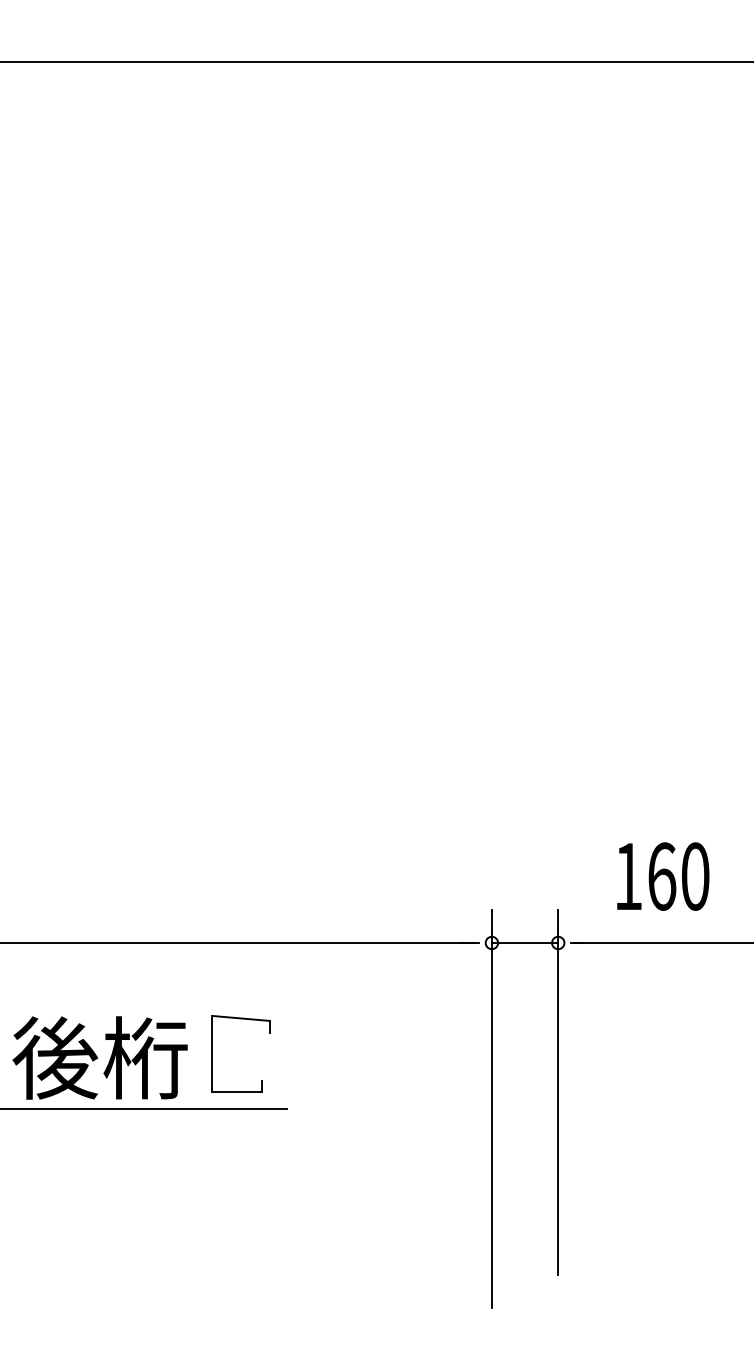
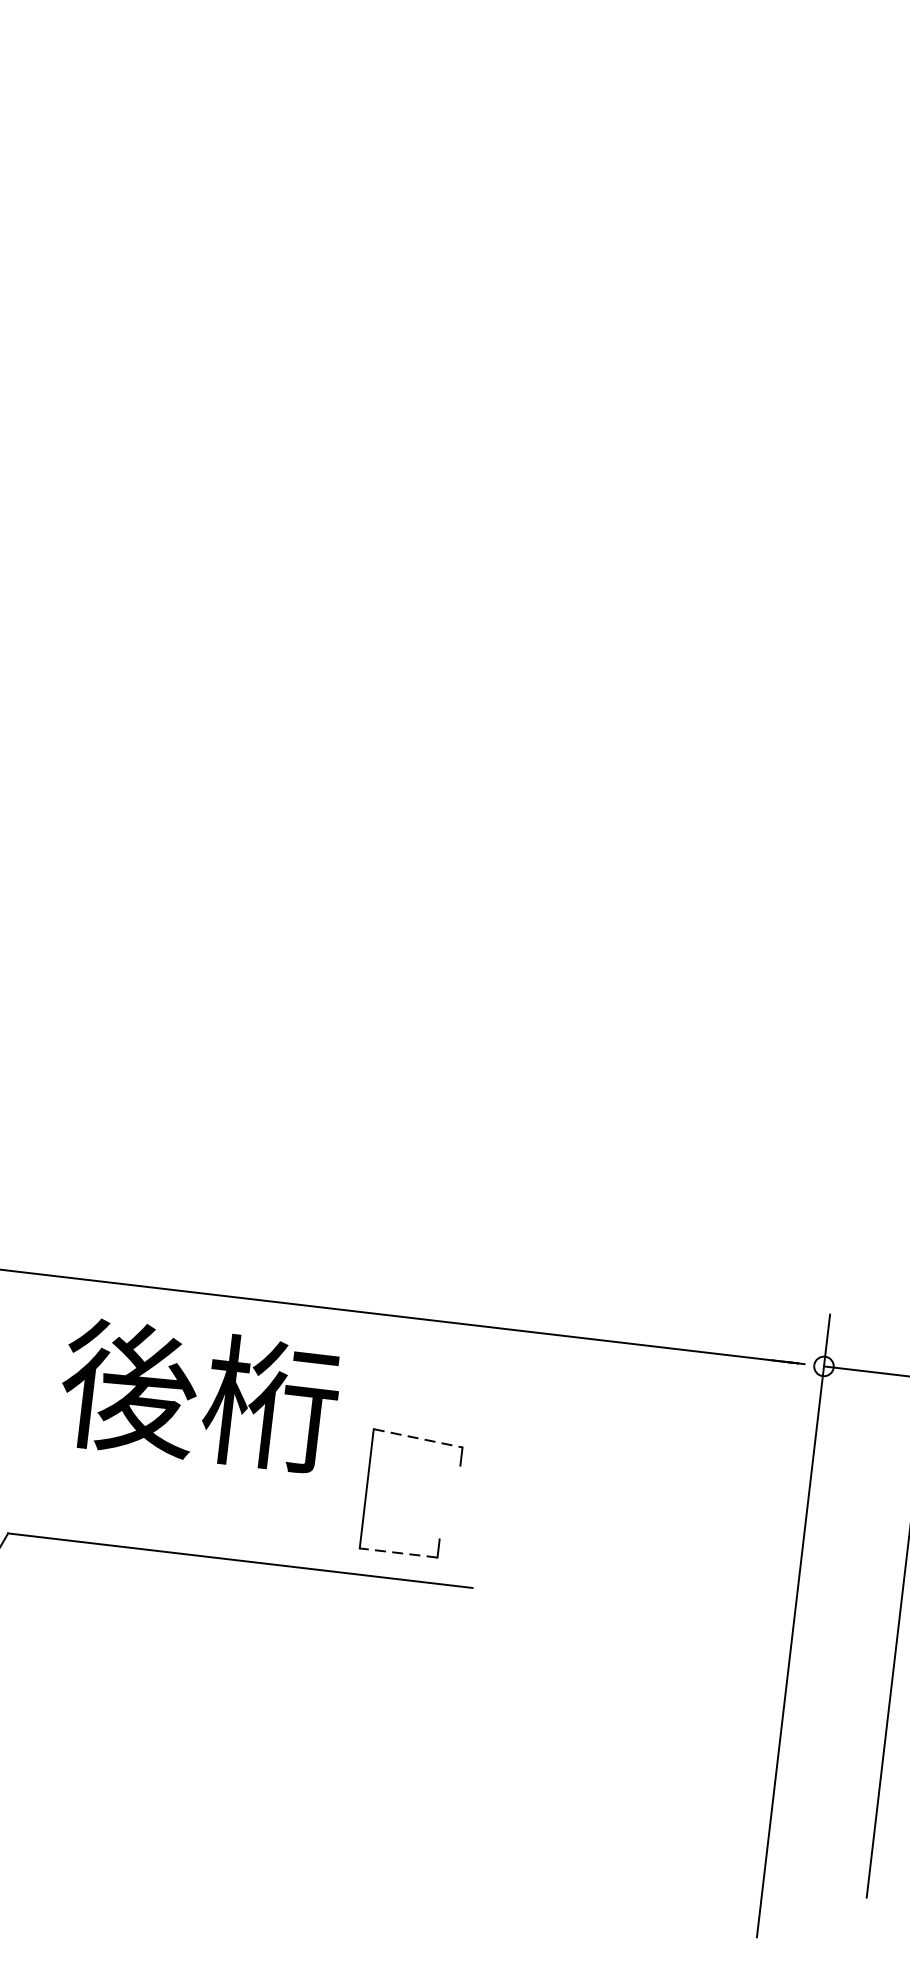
line: (241, 1018) -> (418, 1438), solid -> dashed
text: (99, 1057) -> (198, 1395), moved
line: (237, 1092) -> (398, 1553), solid -> dashed

